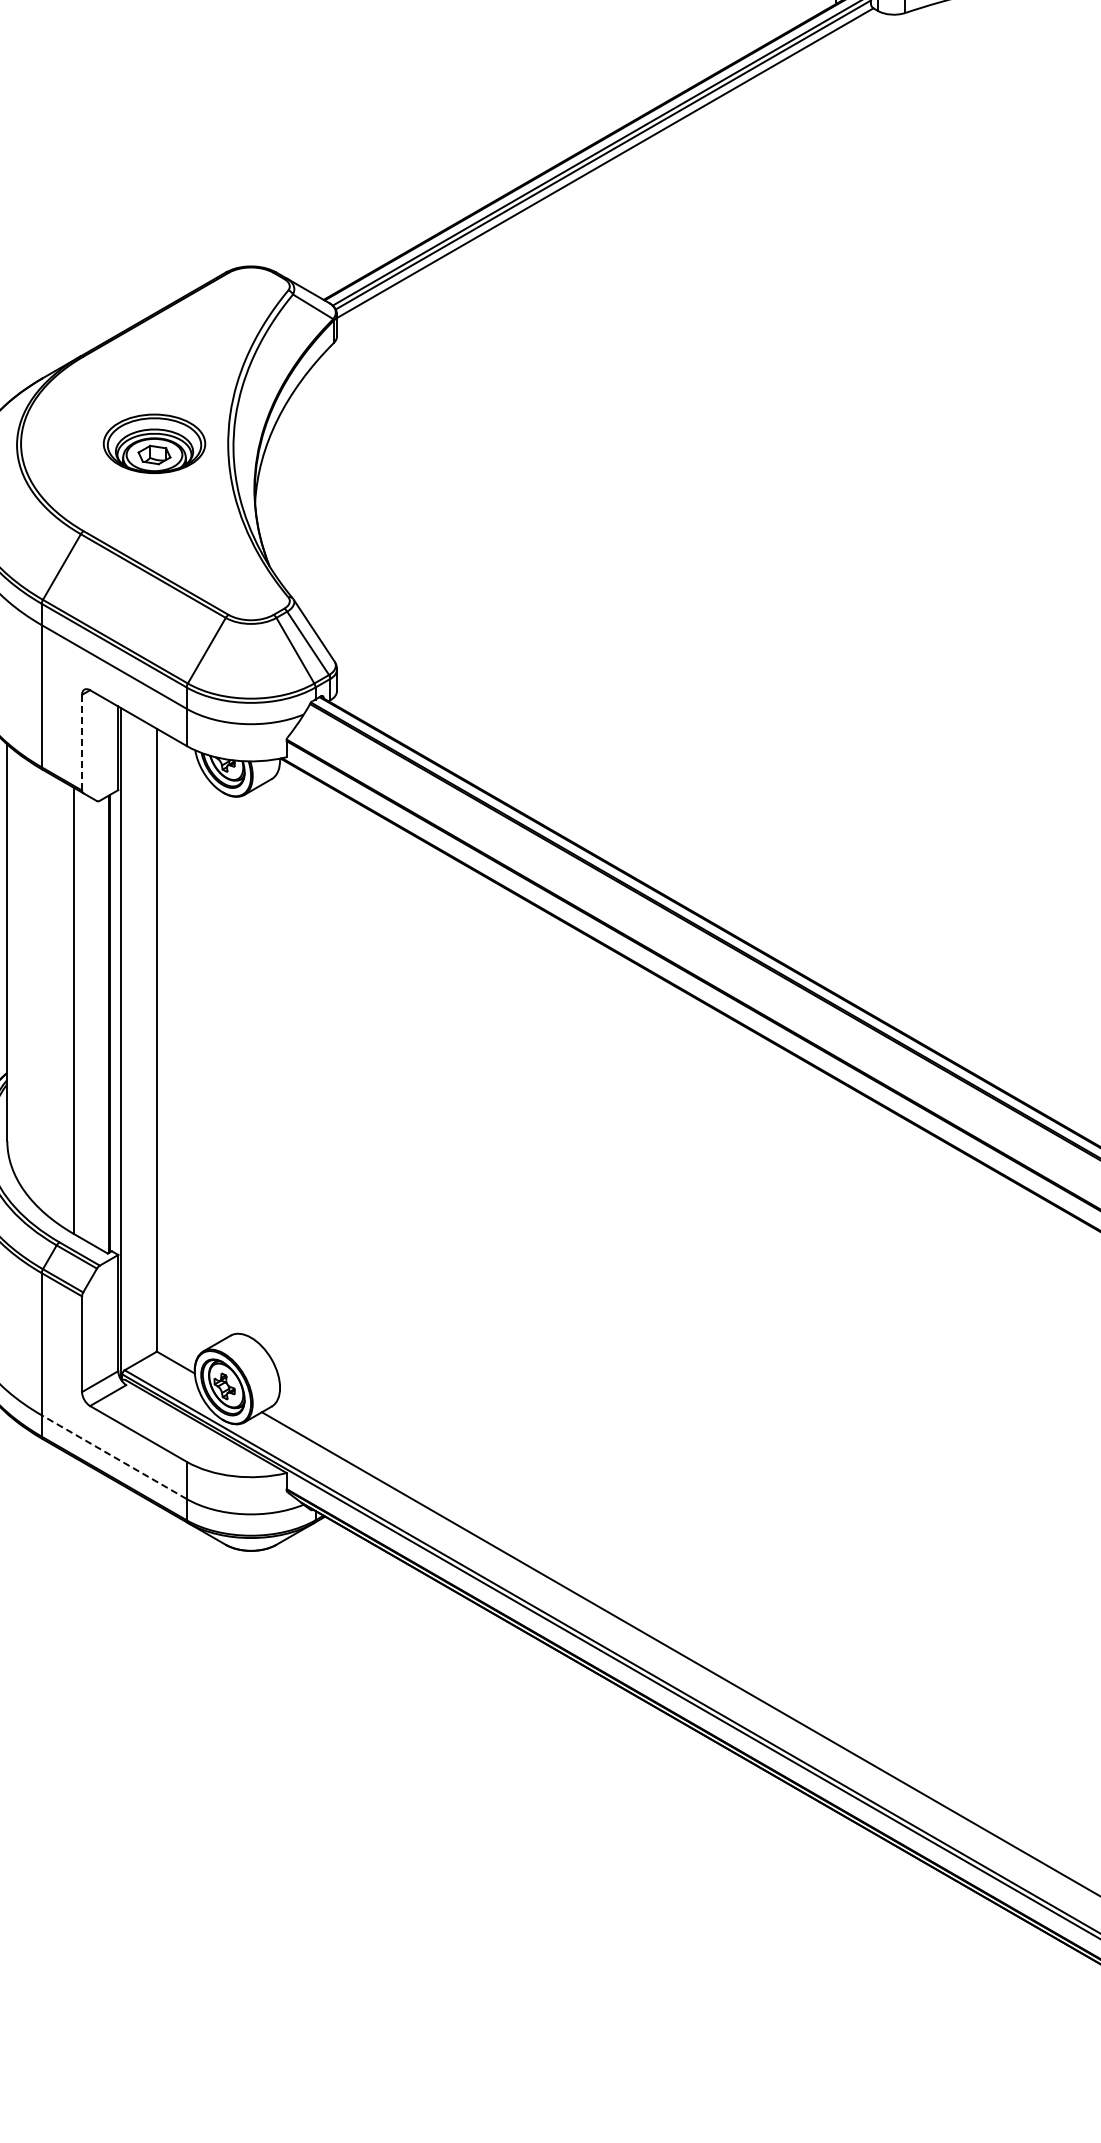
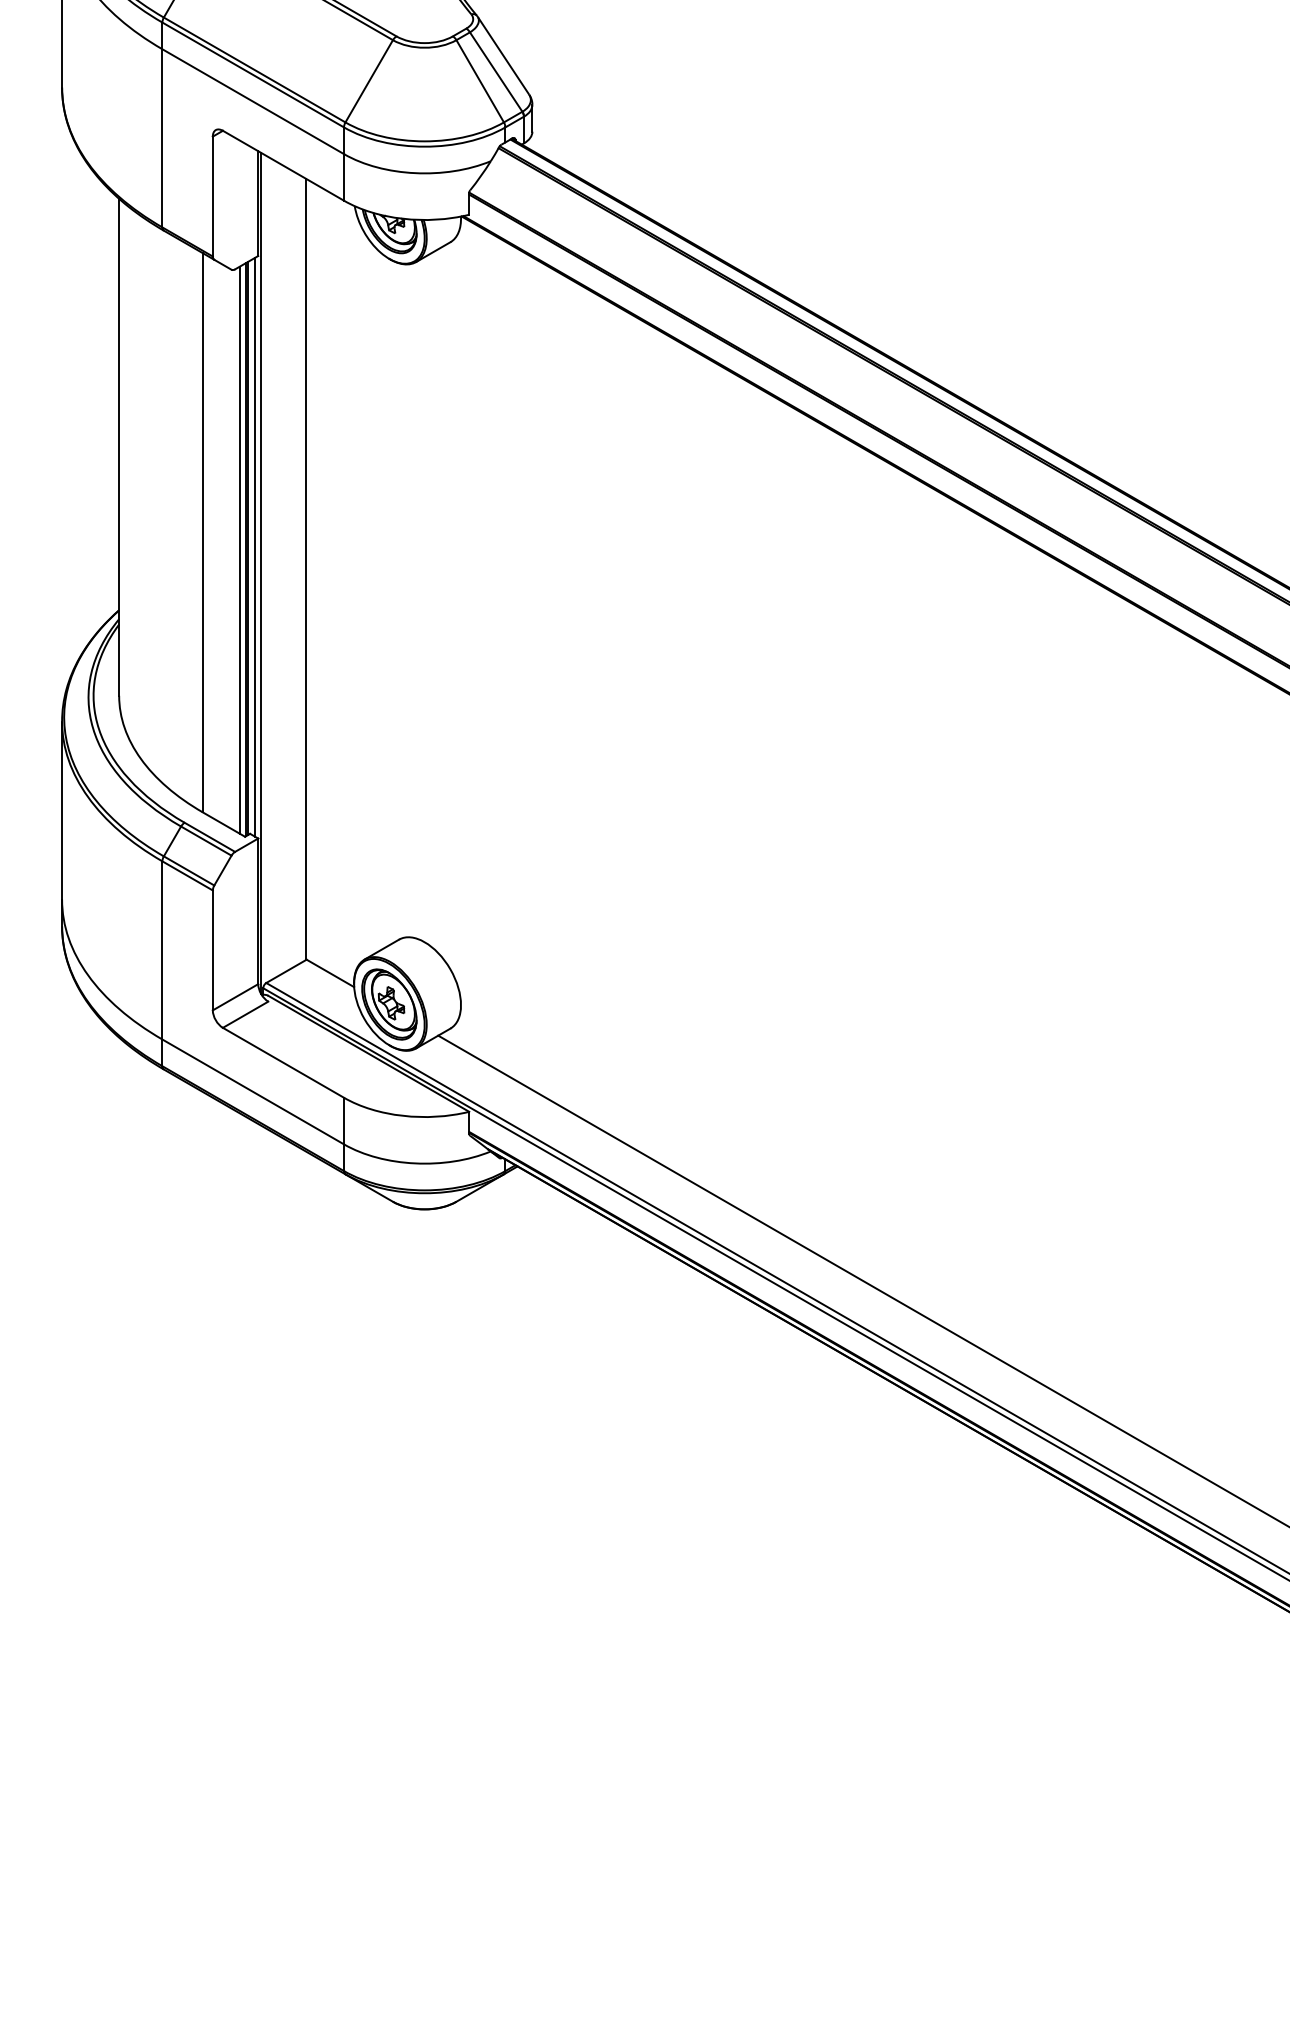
line: (82, 742) -> (213, 196), dashed -> solid
line: (115, 1022) -> (254, 547), added
line: (103, 1024) -> (239, 549), added
line: (114, 1457) -> (253, 1092), dashed -> solid

